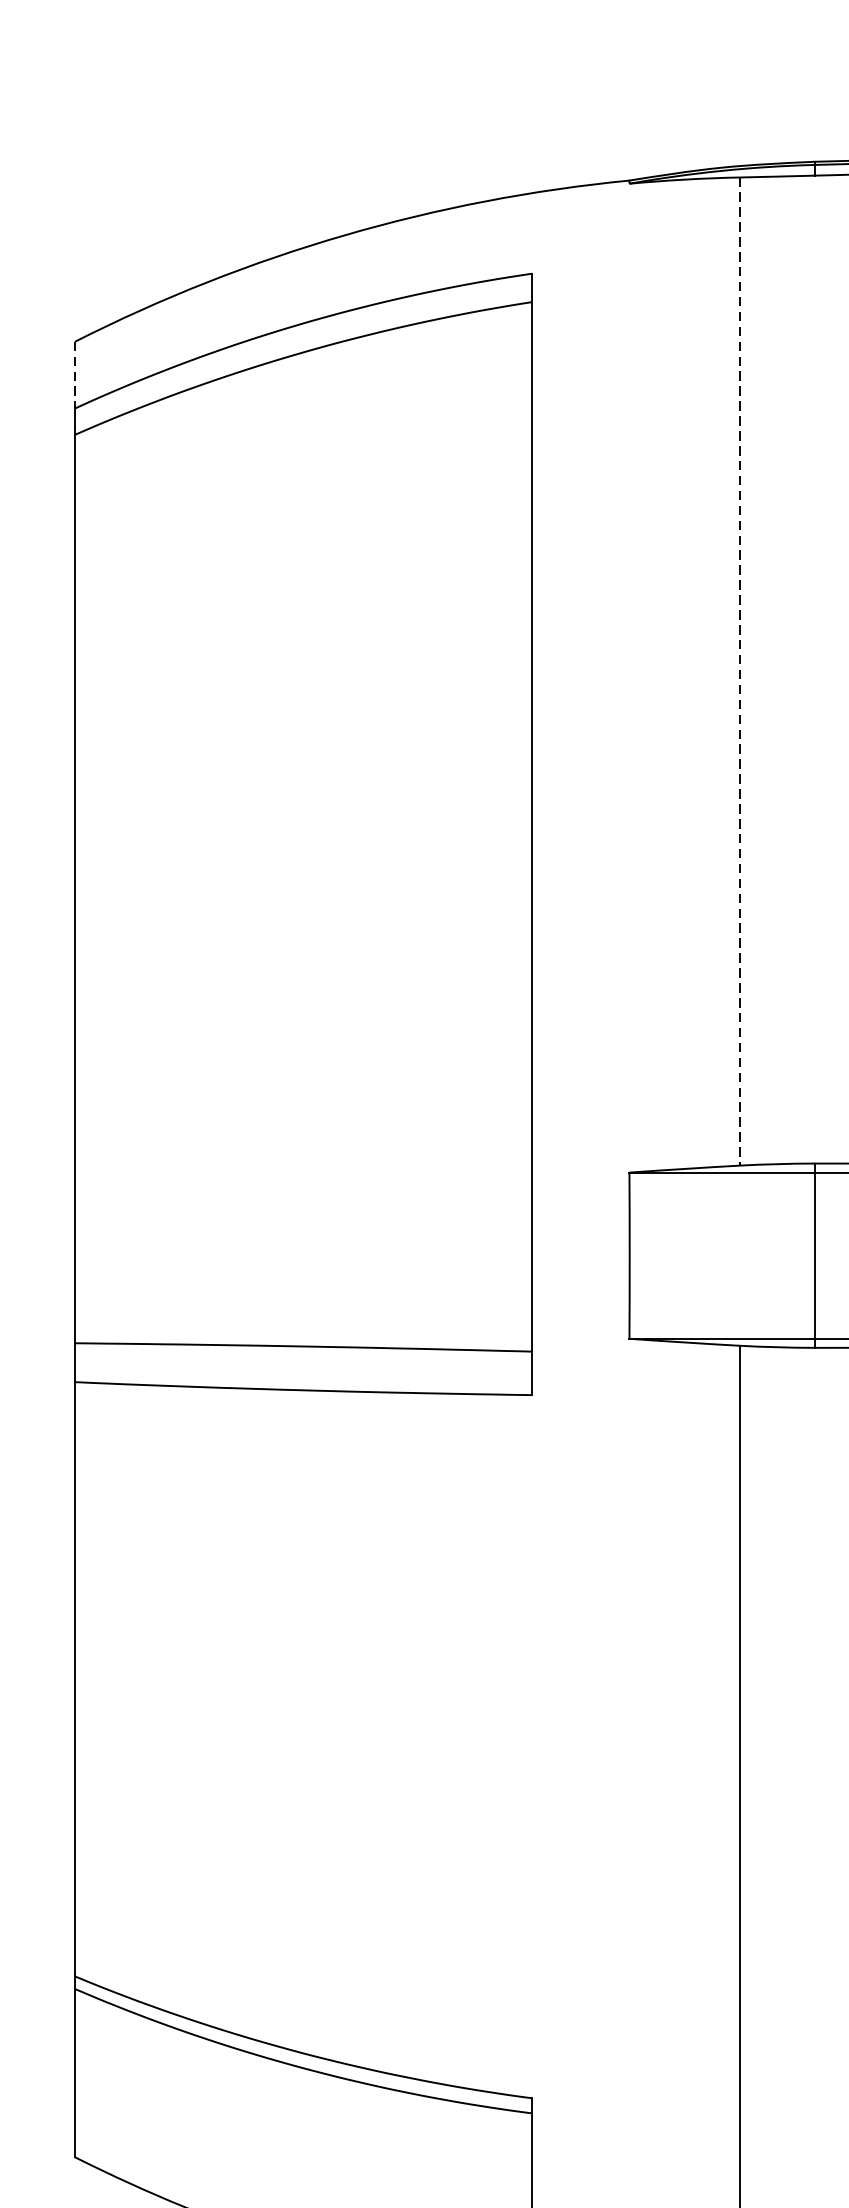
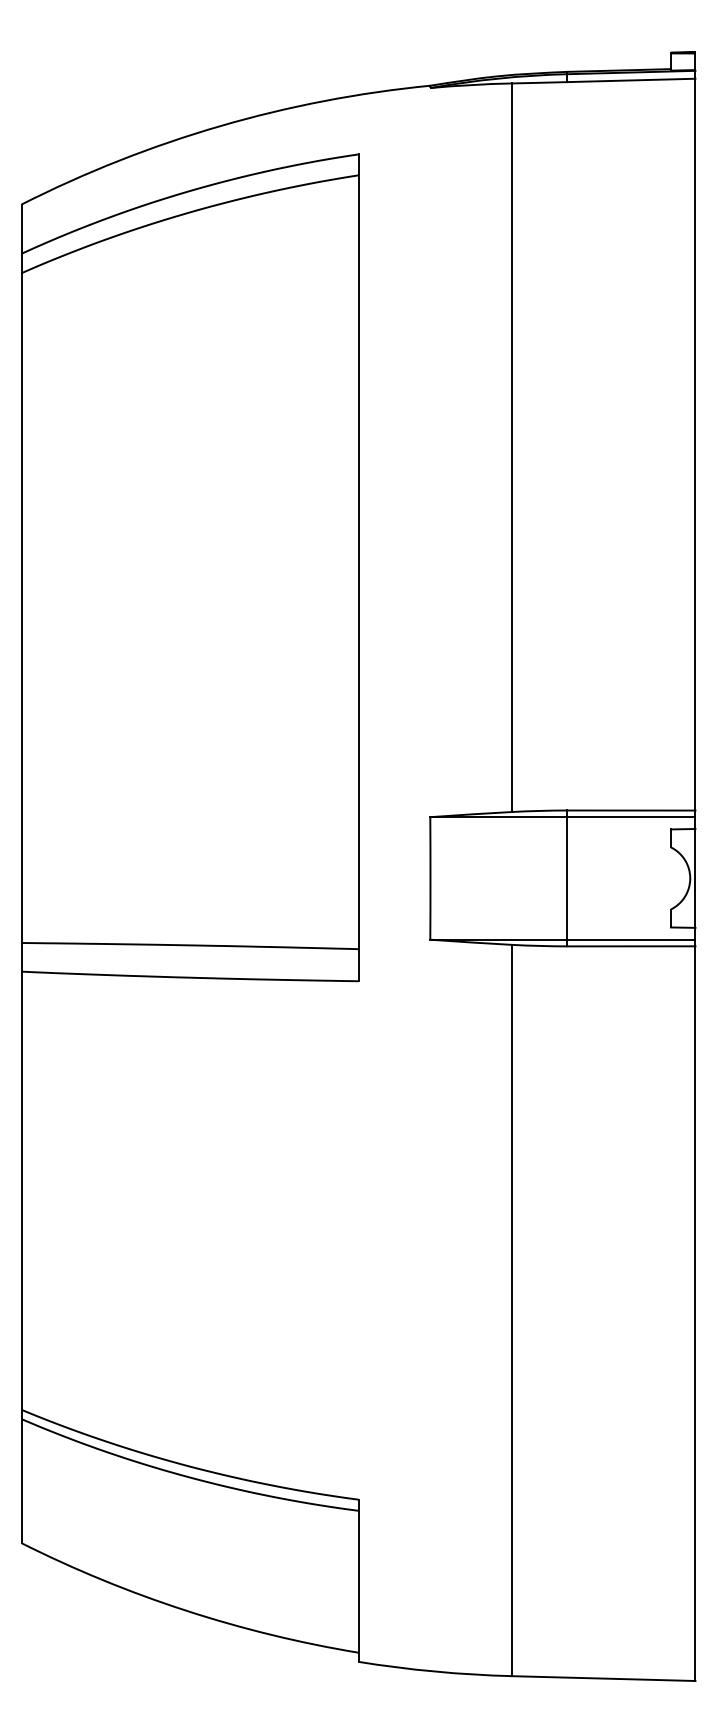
line: (74, 375) -> (21, 229), dashed -> solid
line: (739, 672) -> (511, 448), dashed -> solid

